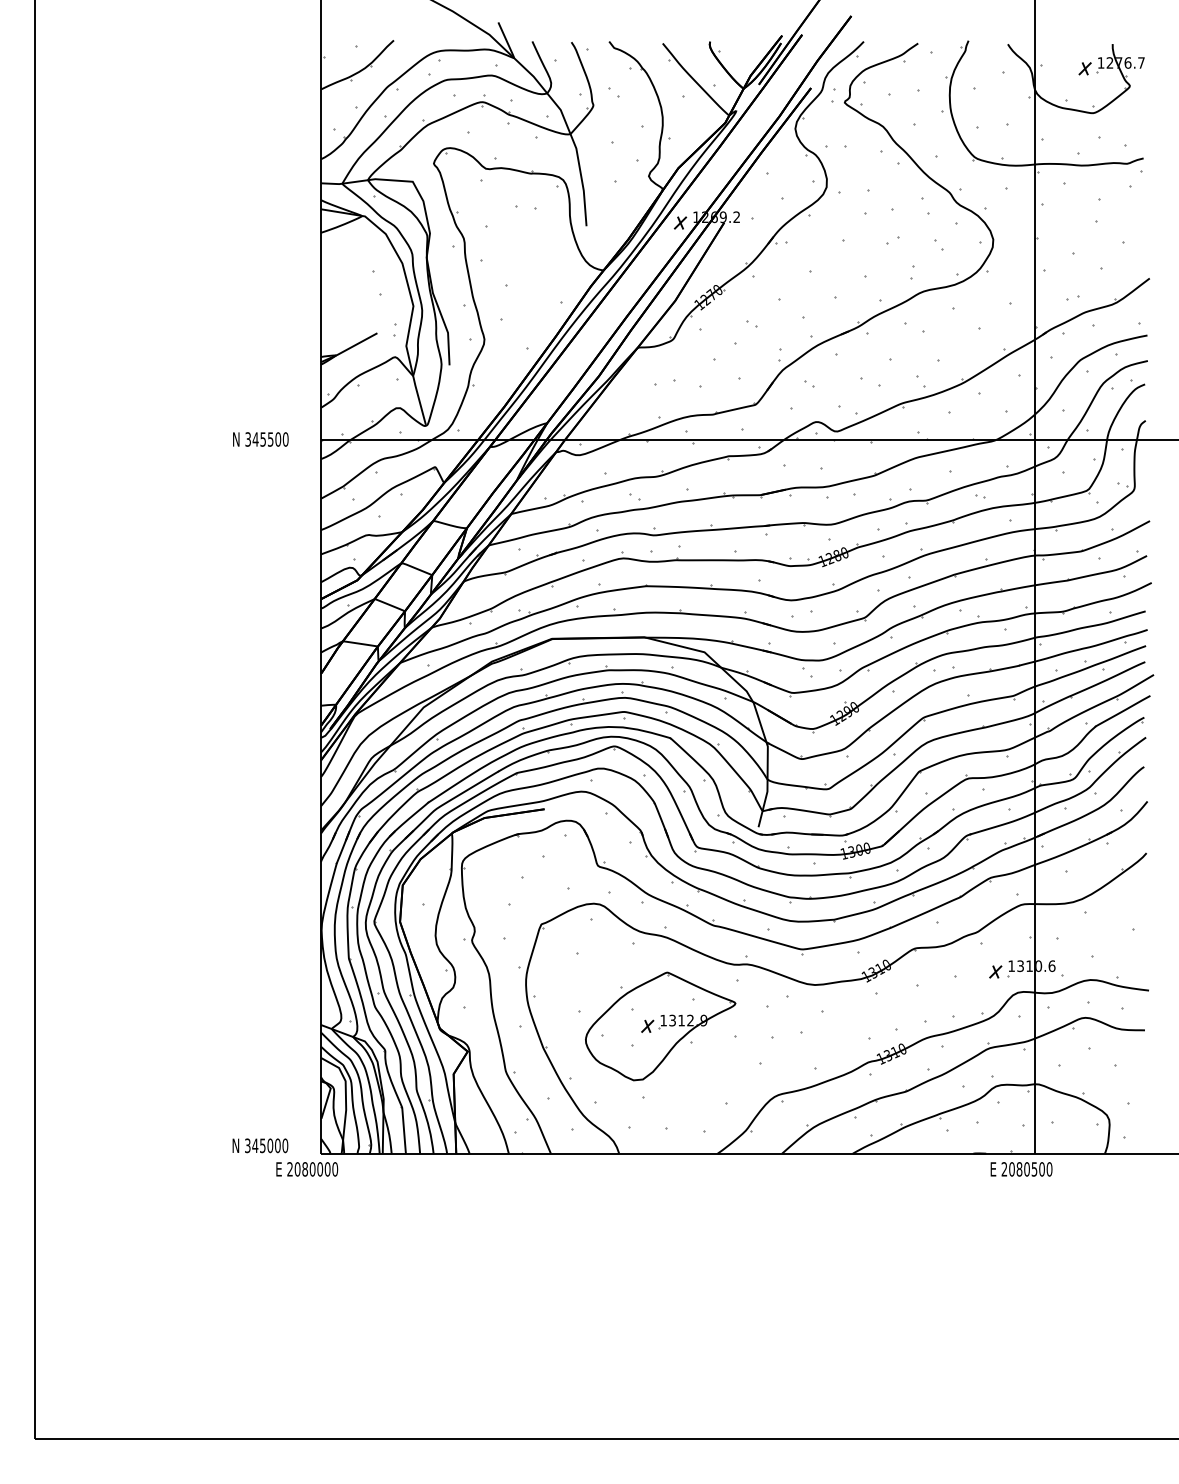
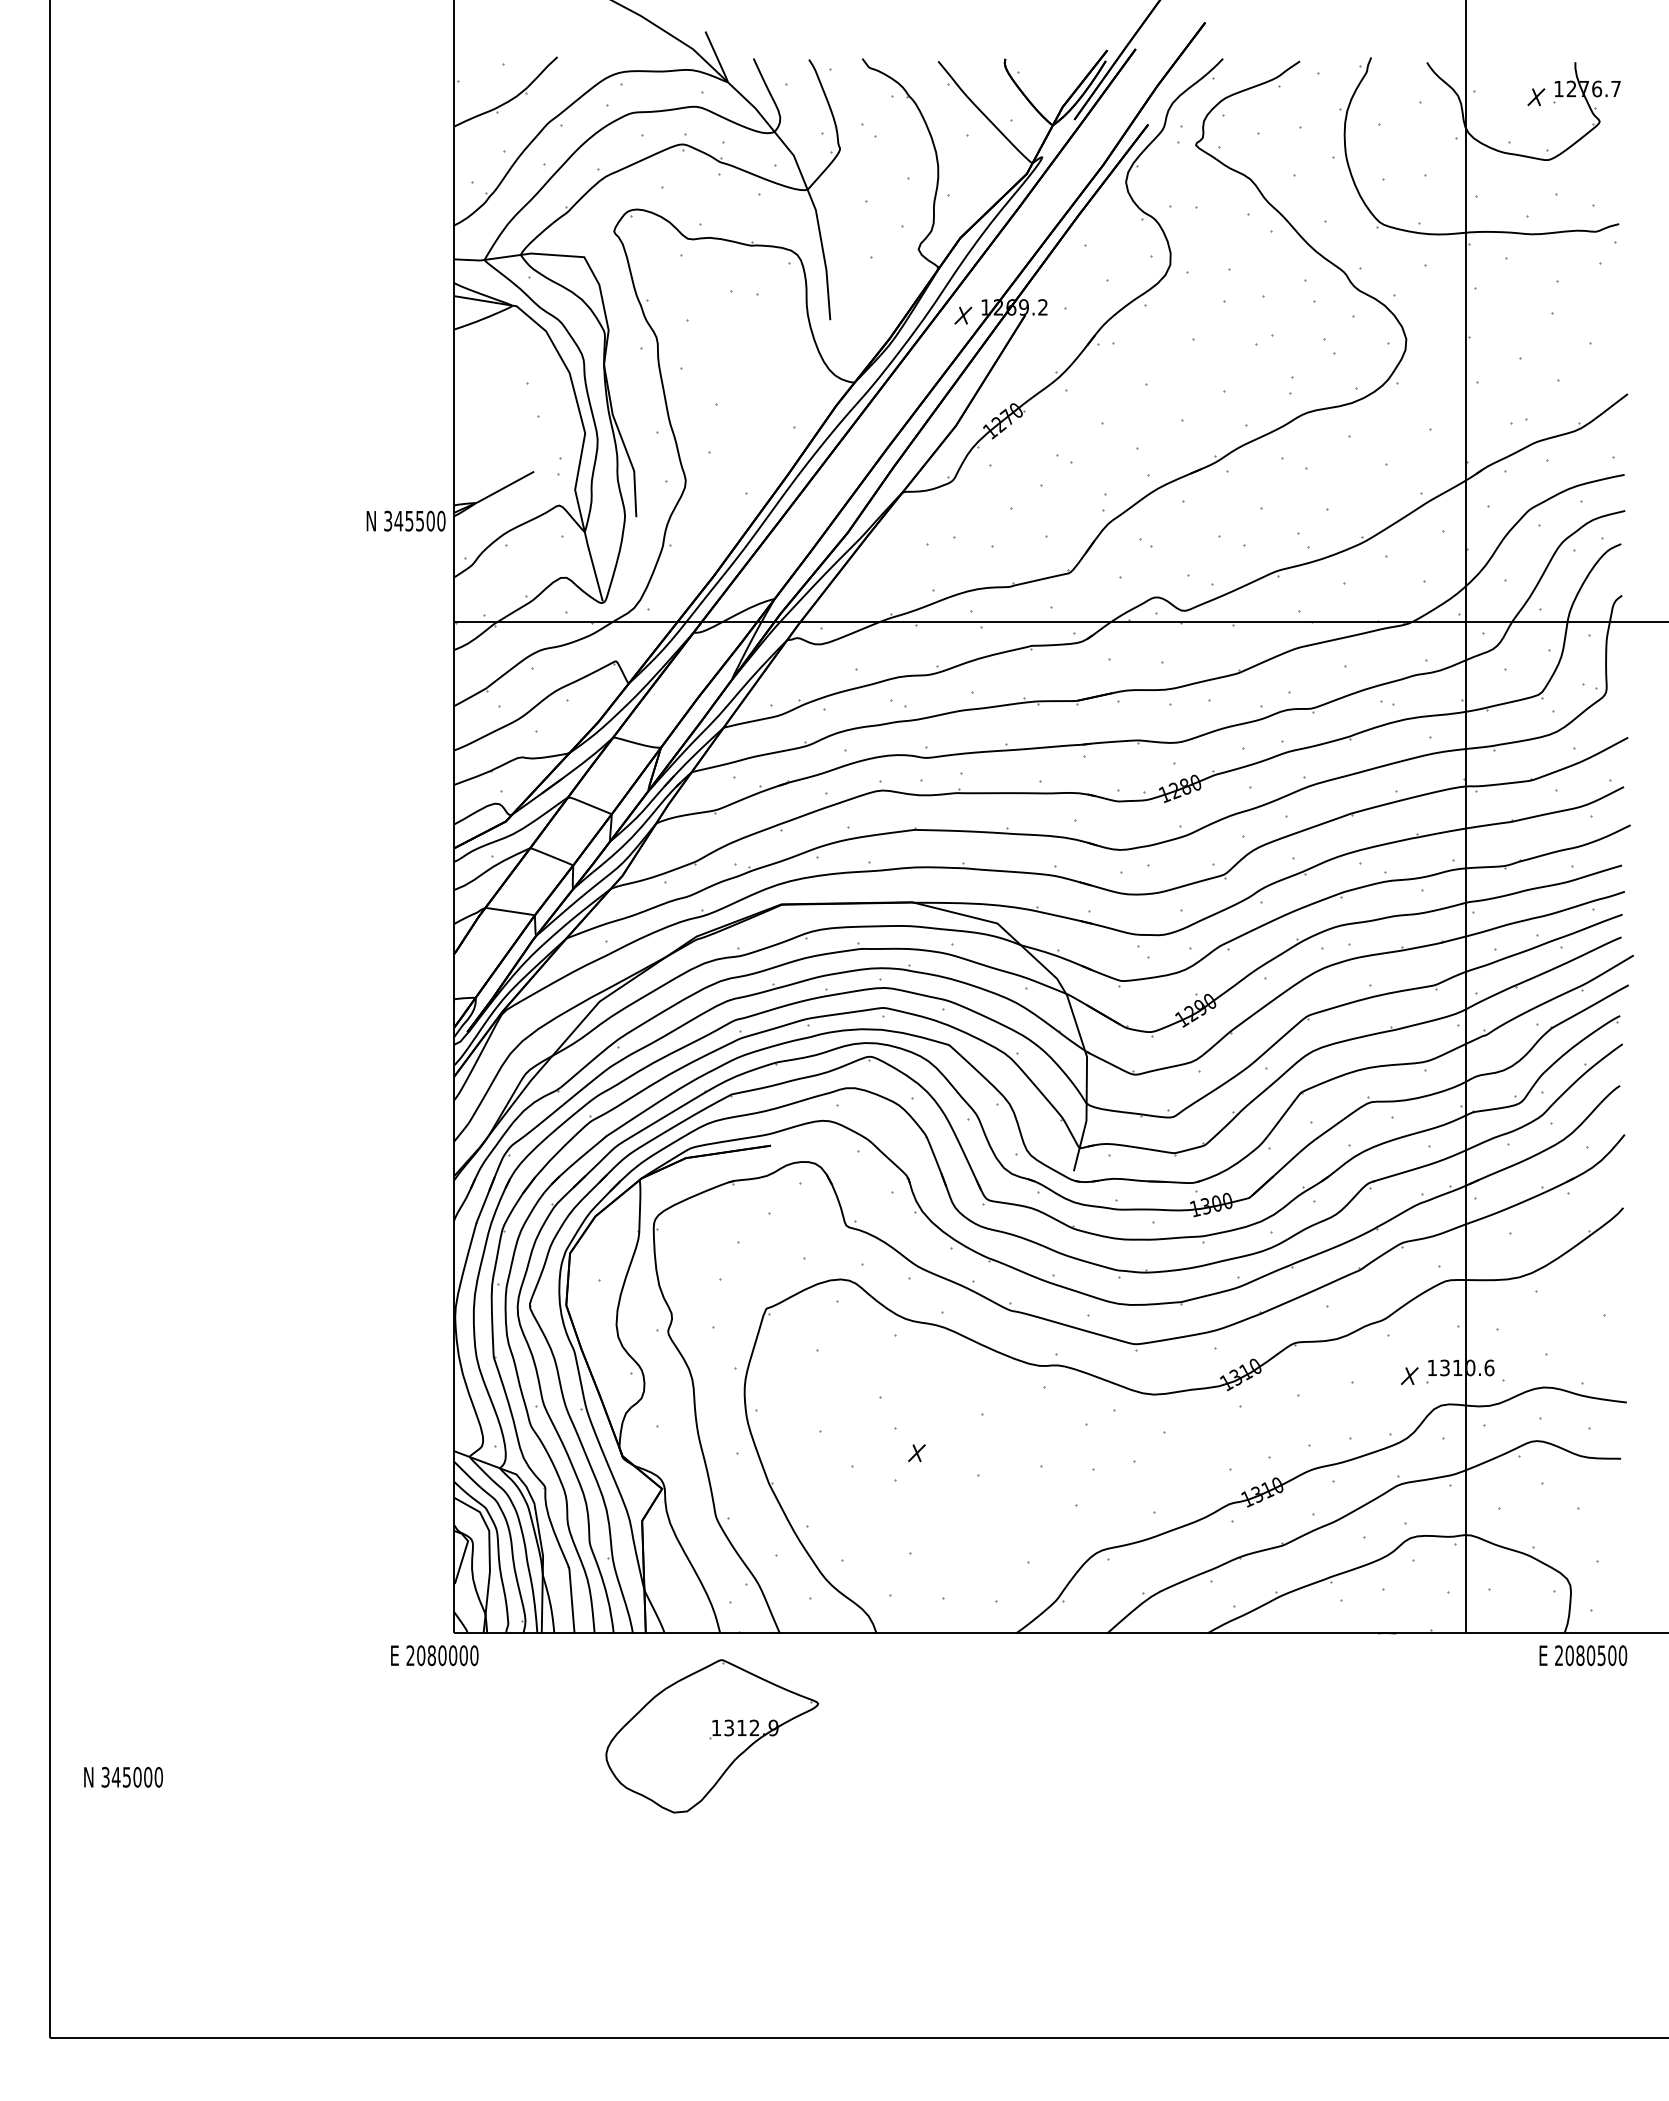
text: (260, 439) -> (405, 520), moved
part: (660, 1026) -> (712, 1736), moved
text: (260, 1145) -> (123, 1776), moved
text: (1021, 1169) -> (1583, 1655), moved

